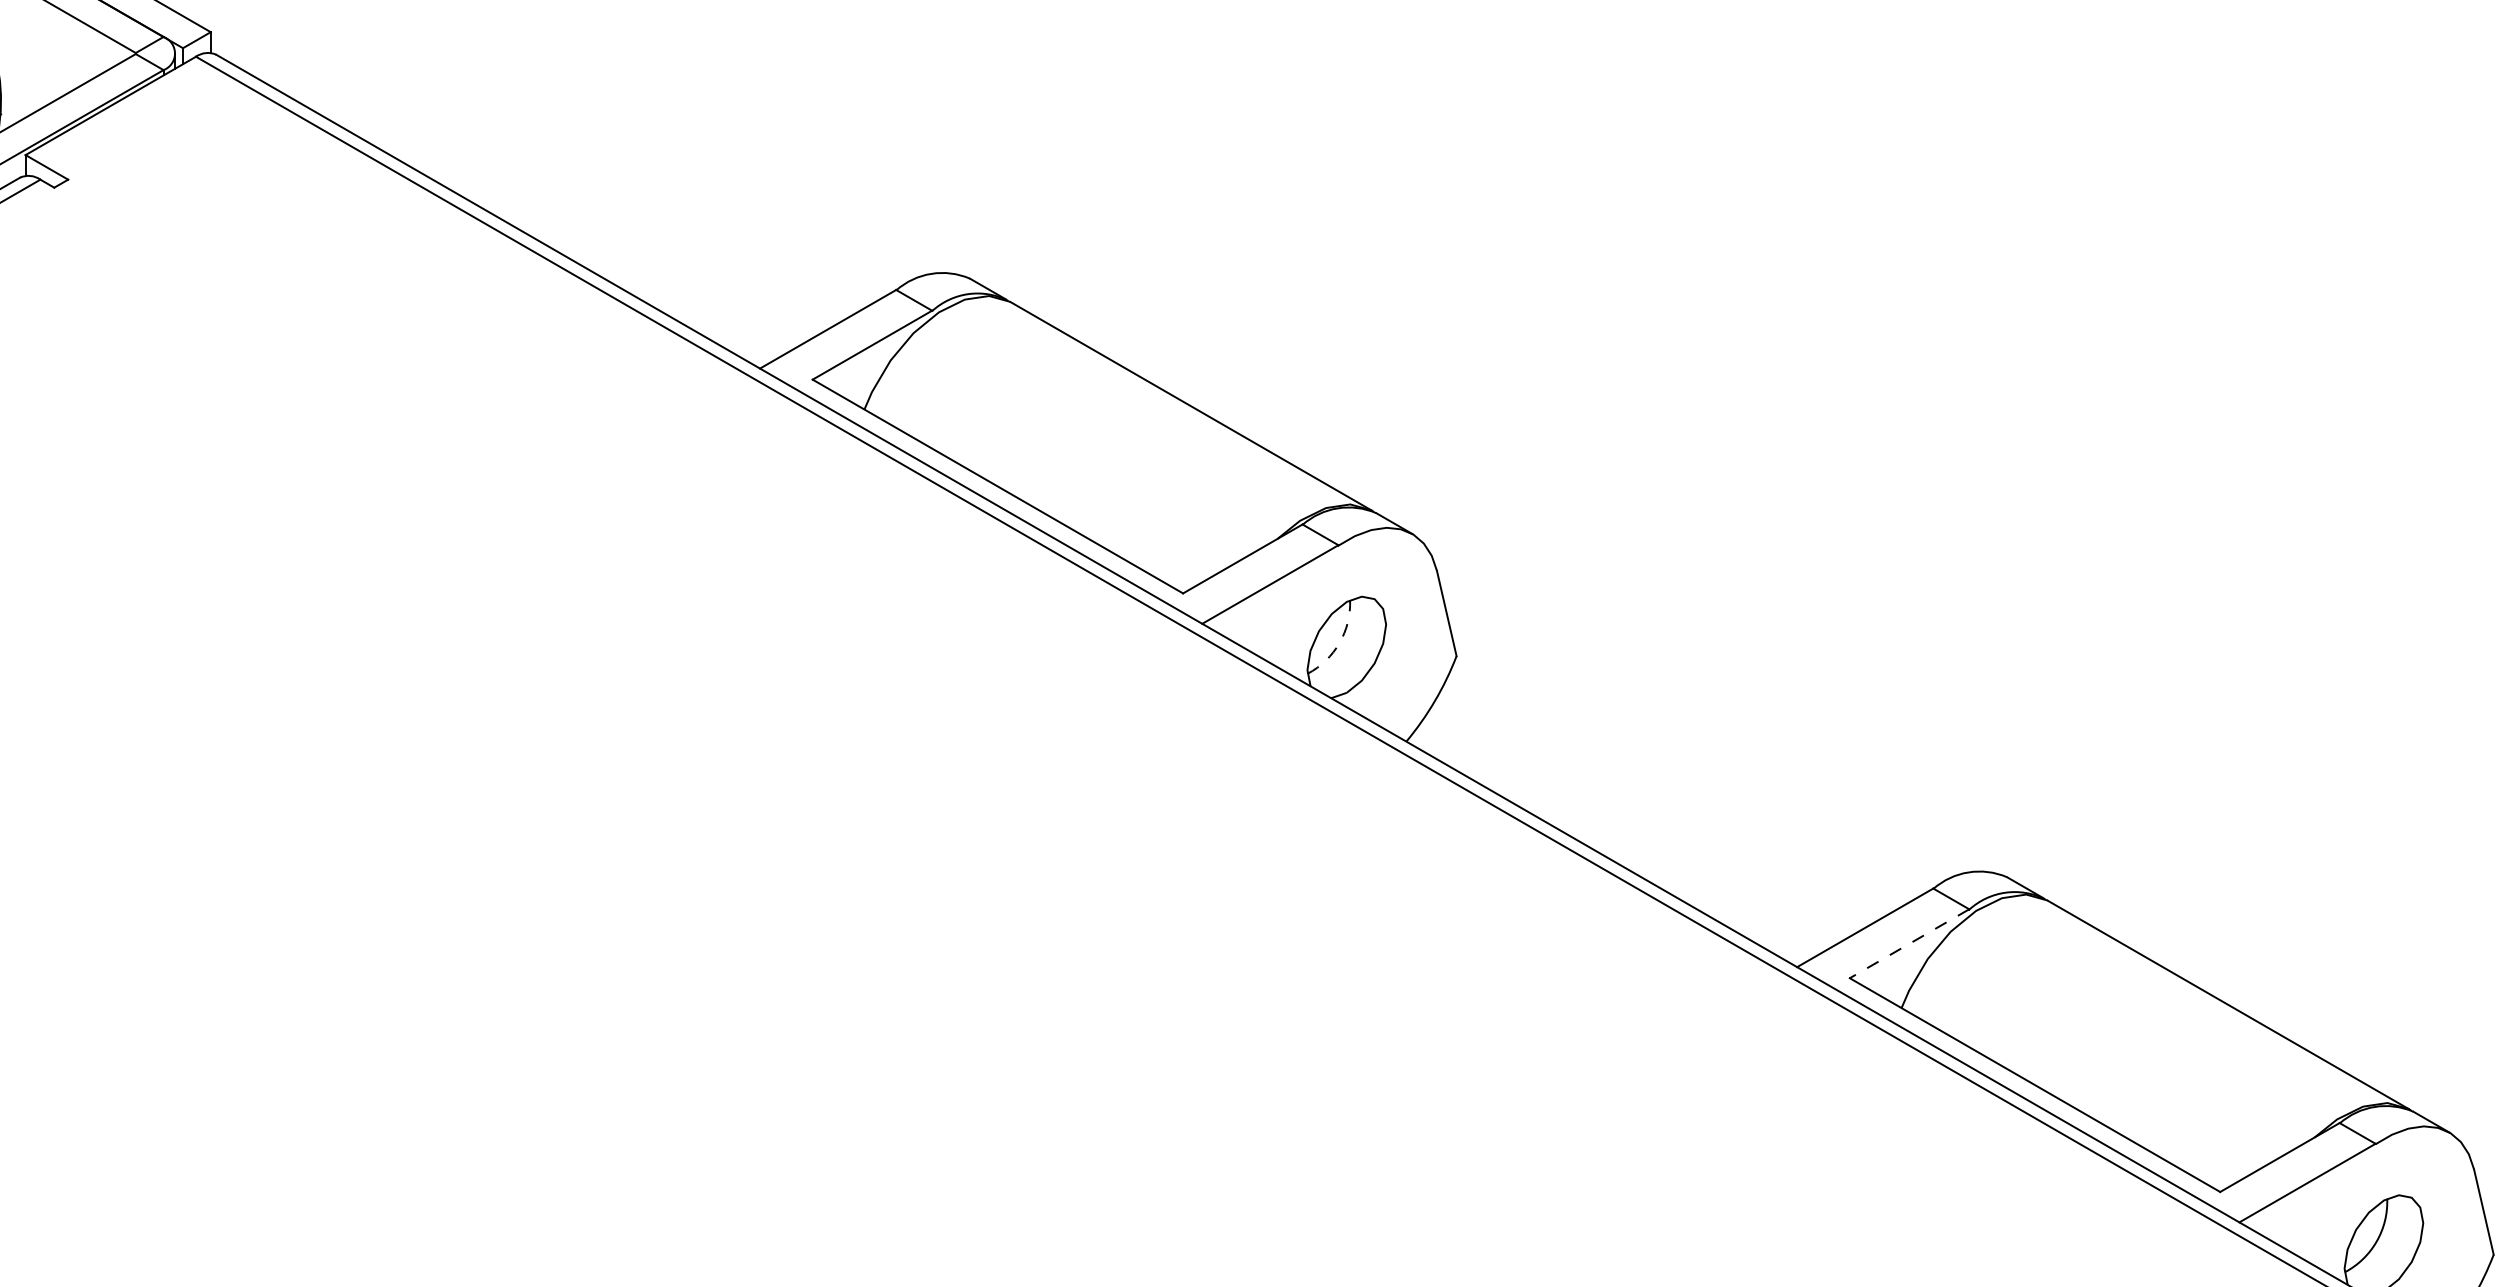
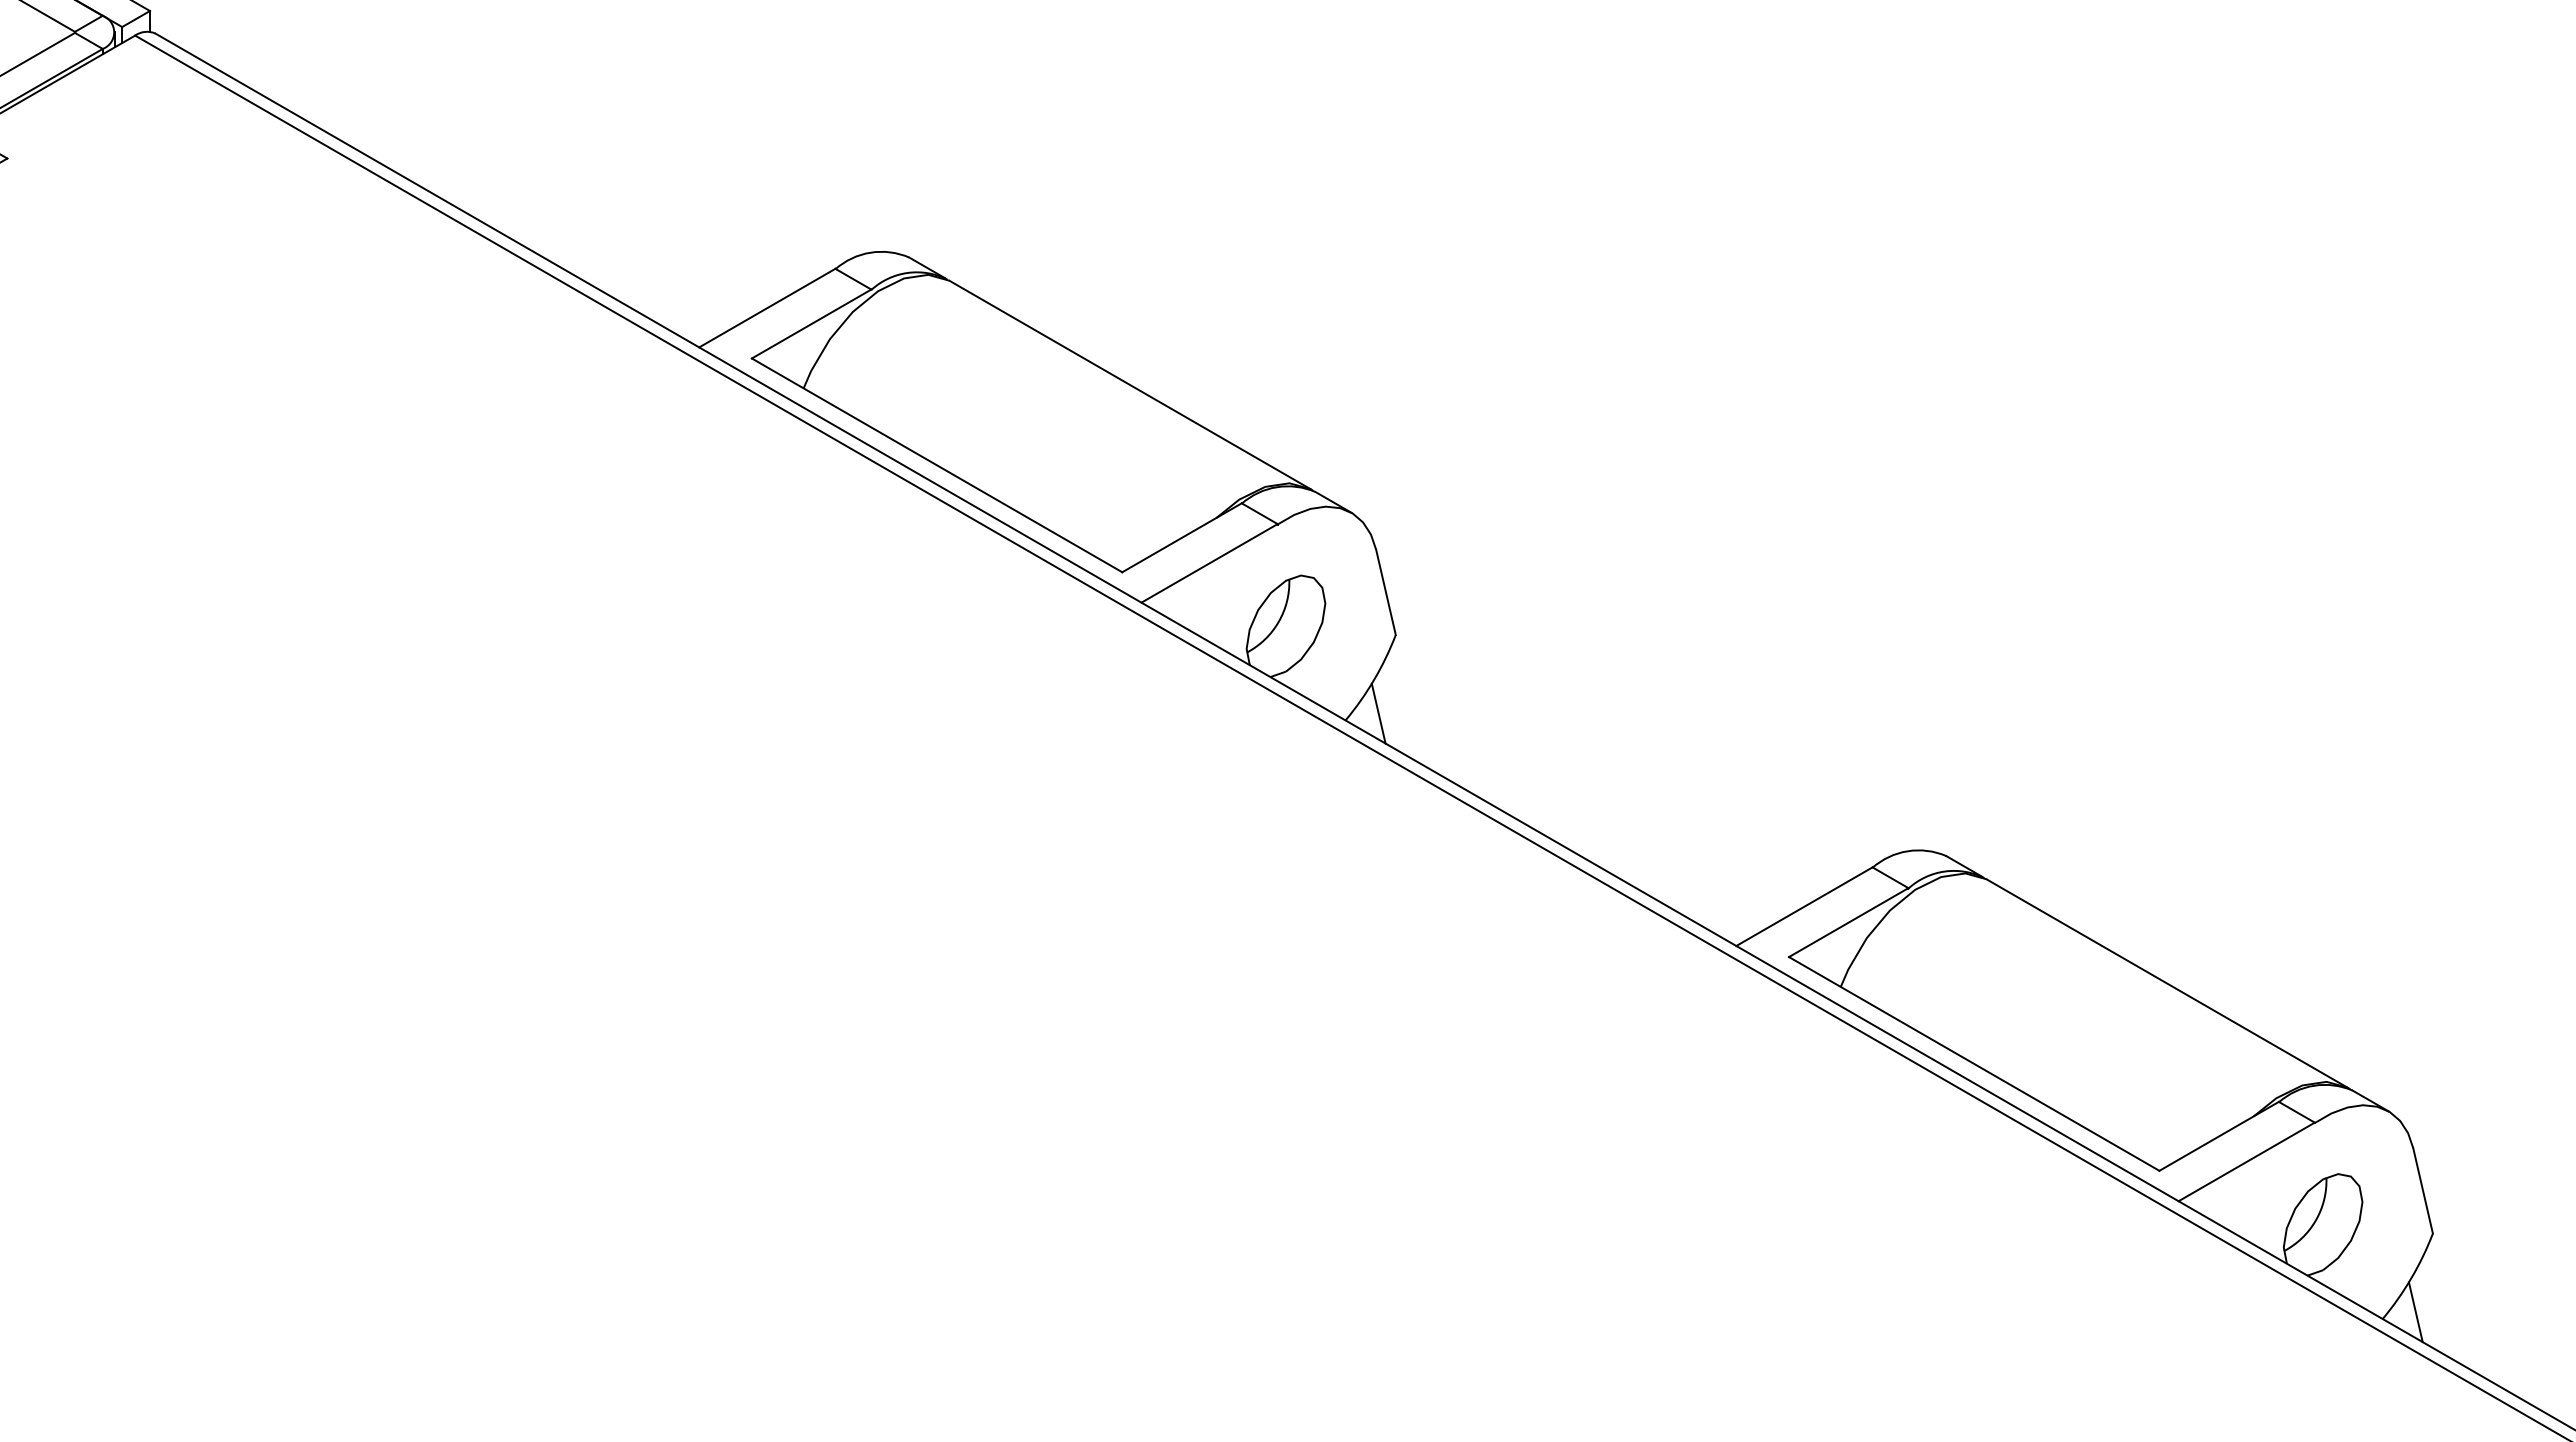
arc: (1339, 642) -> (1278, 621), dashed -> solid
line: (1439, 734) -> (1378, 713), added
line: (1909, 943) -> (1848, 922), dashed -> solid

